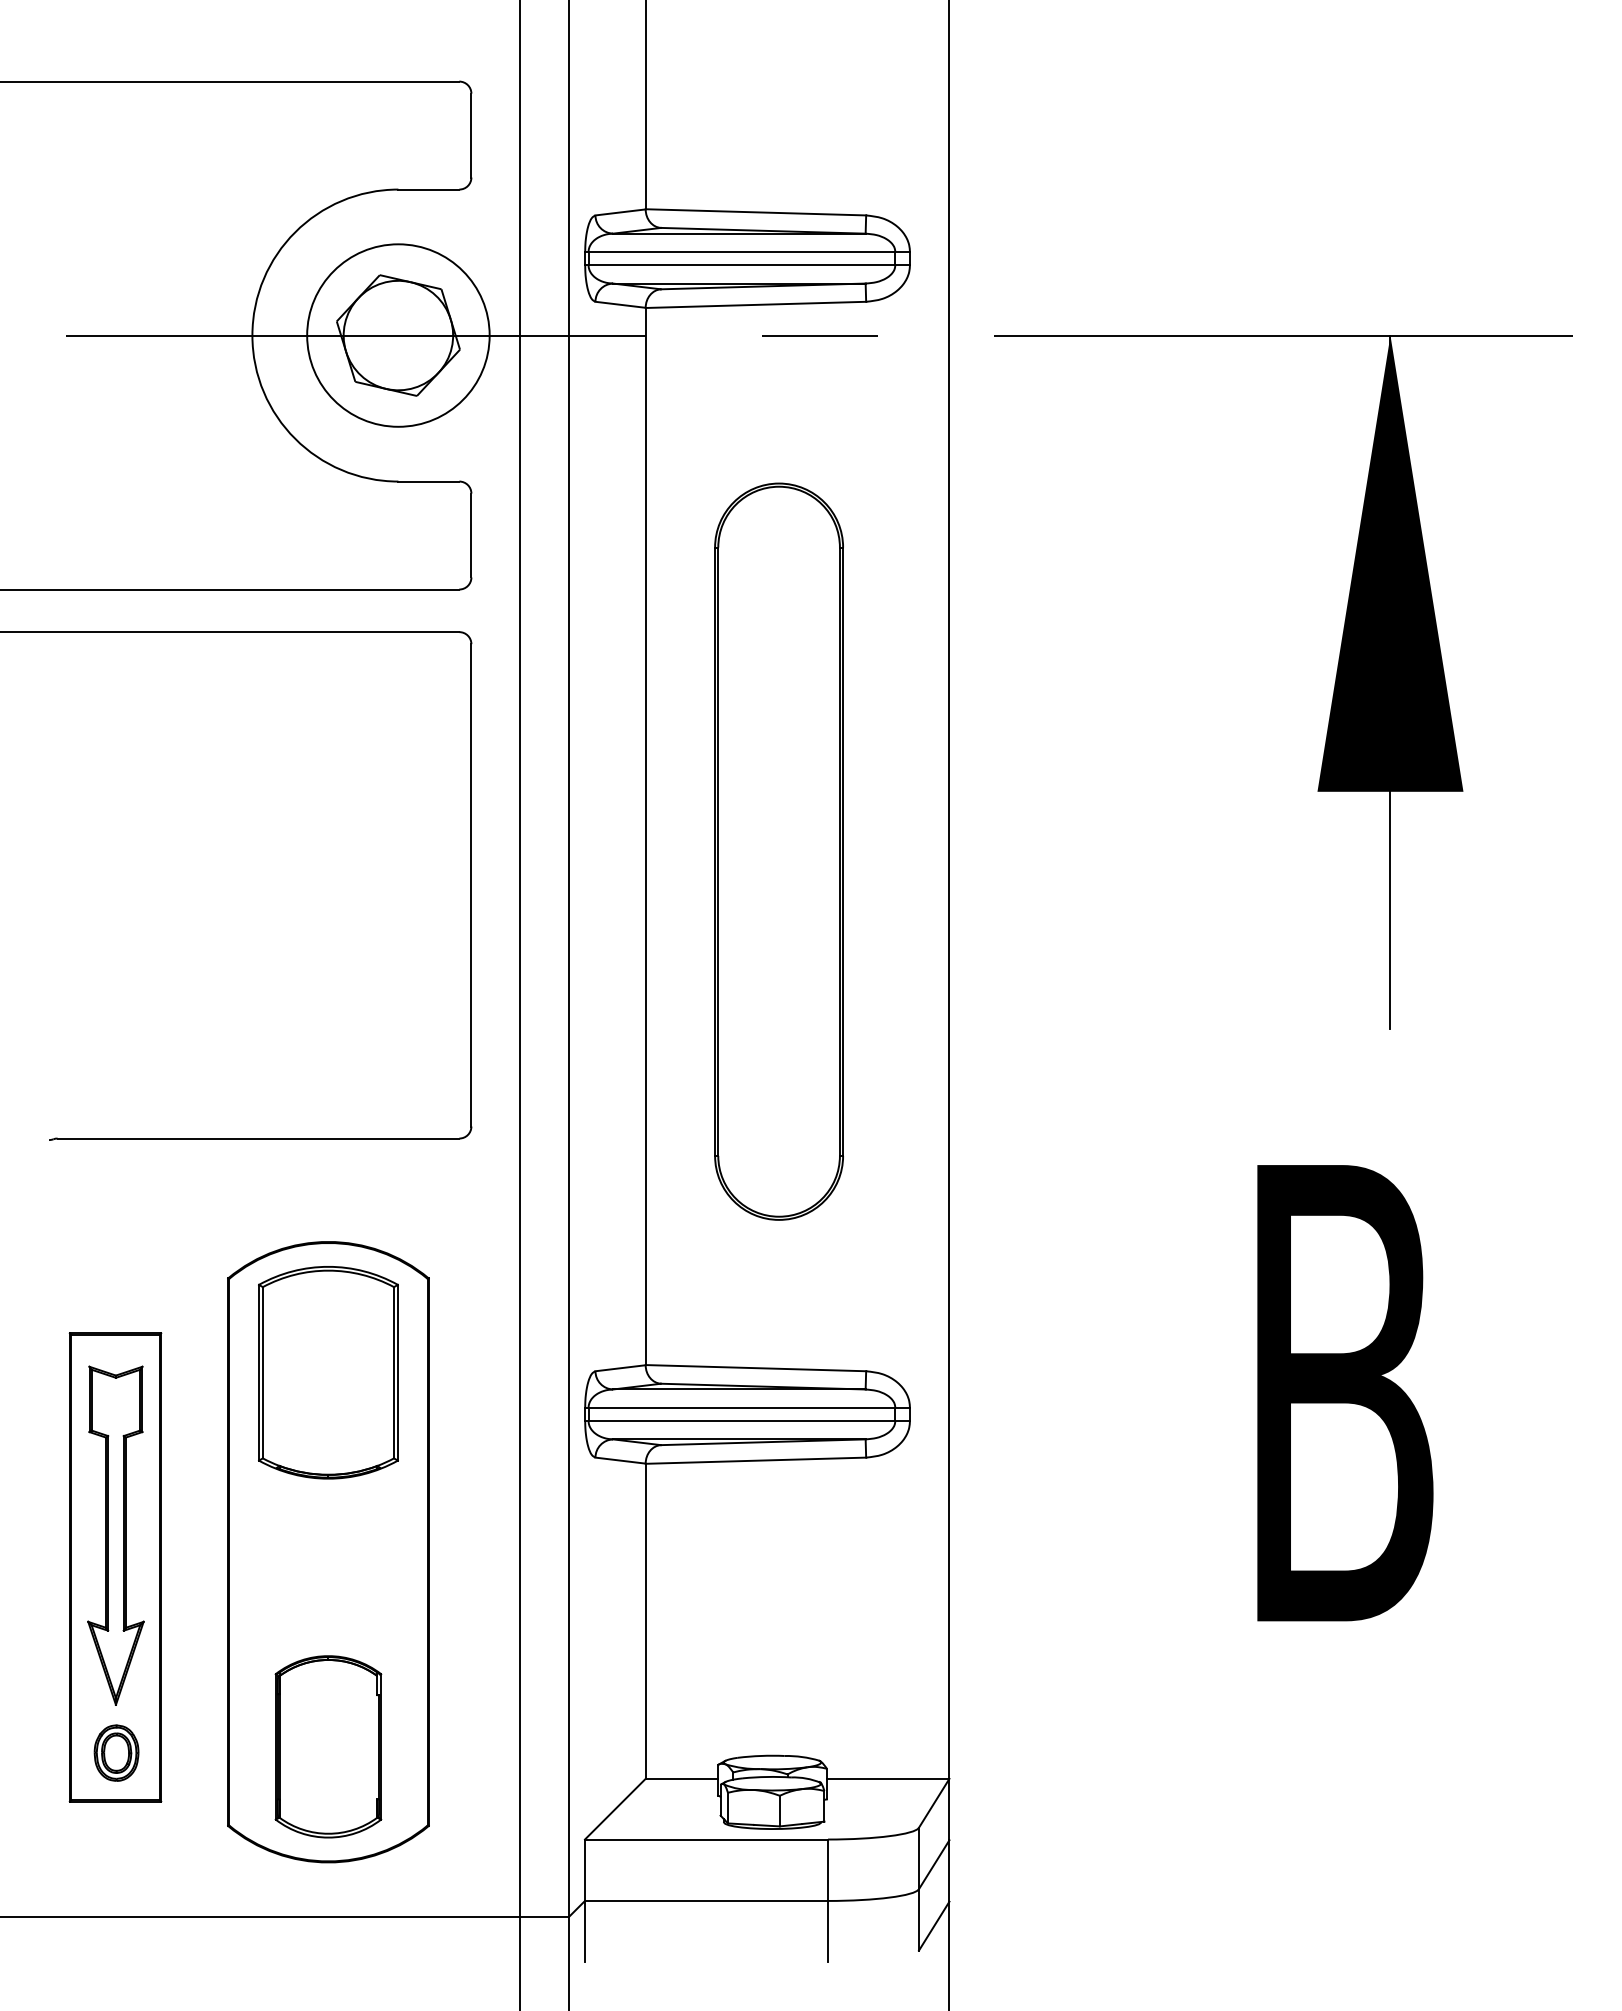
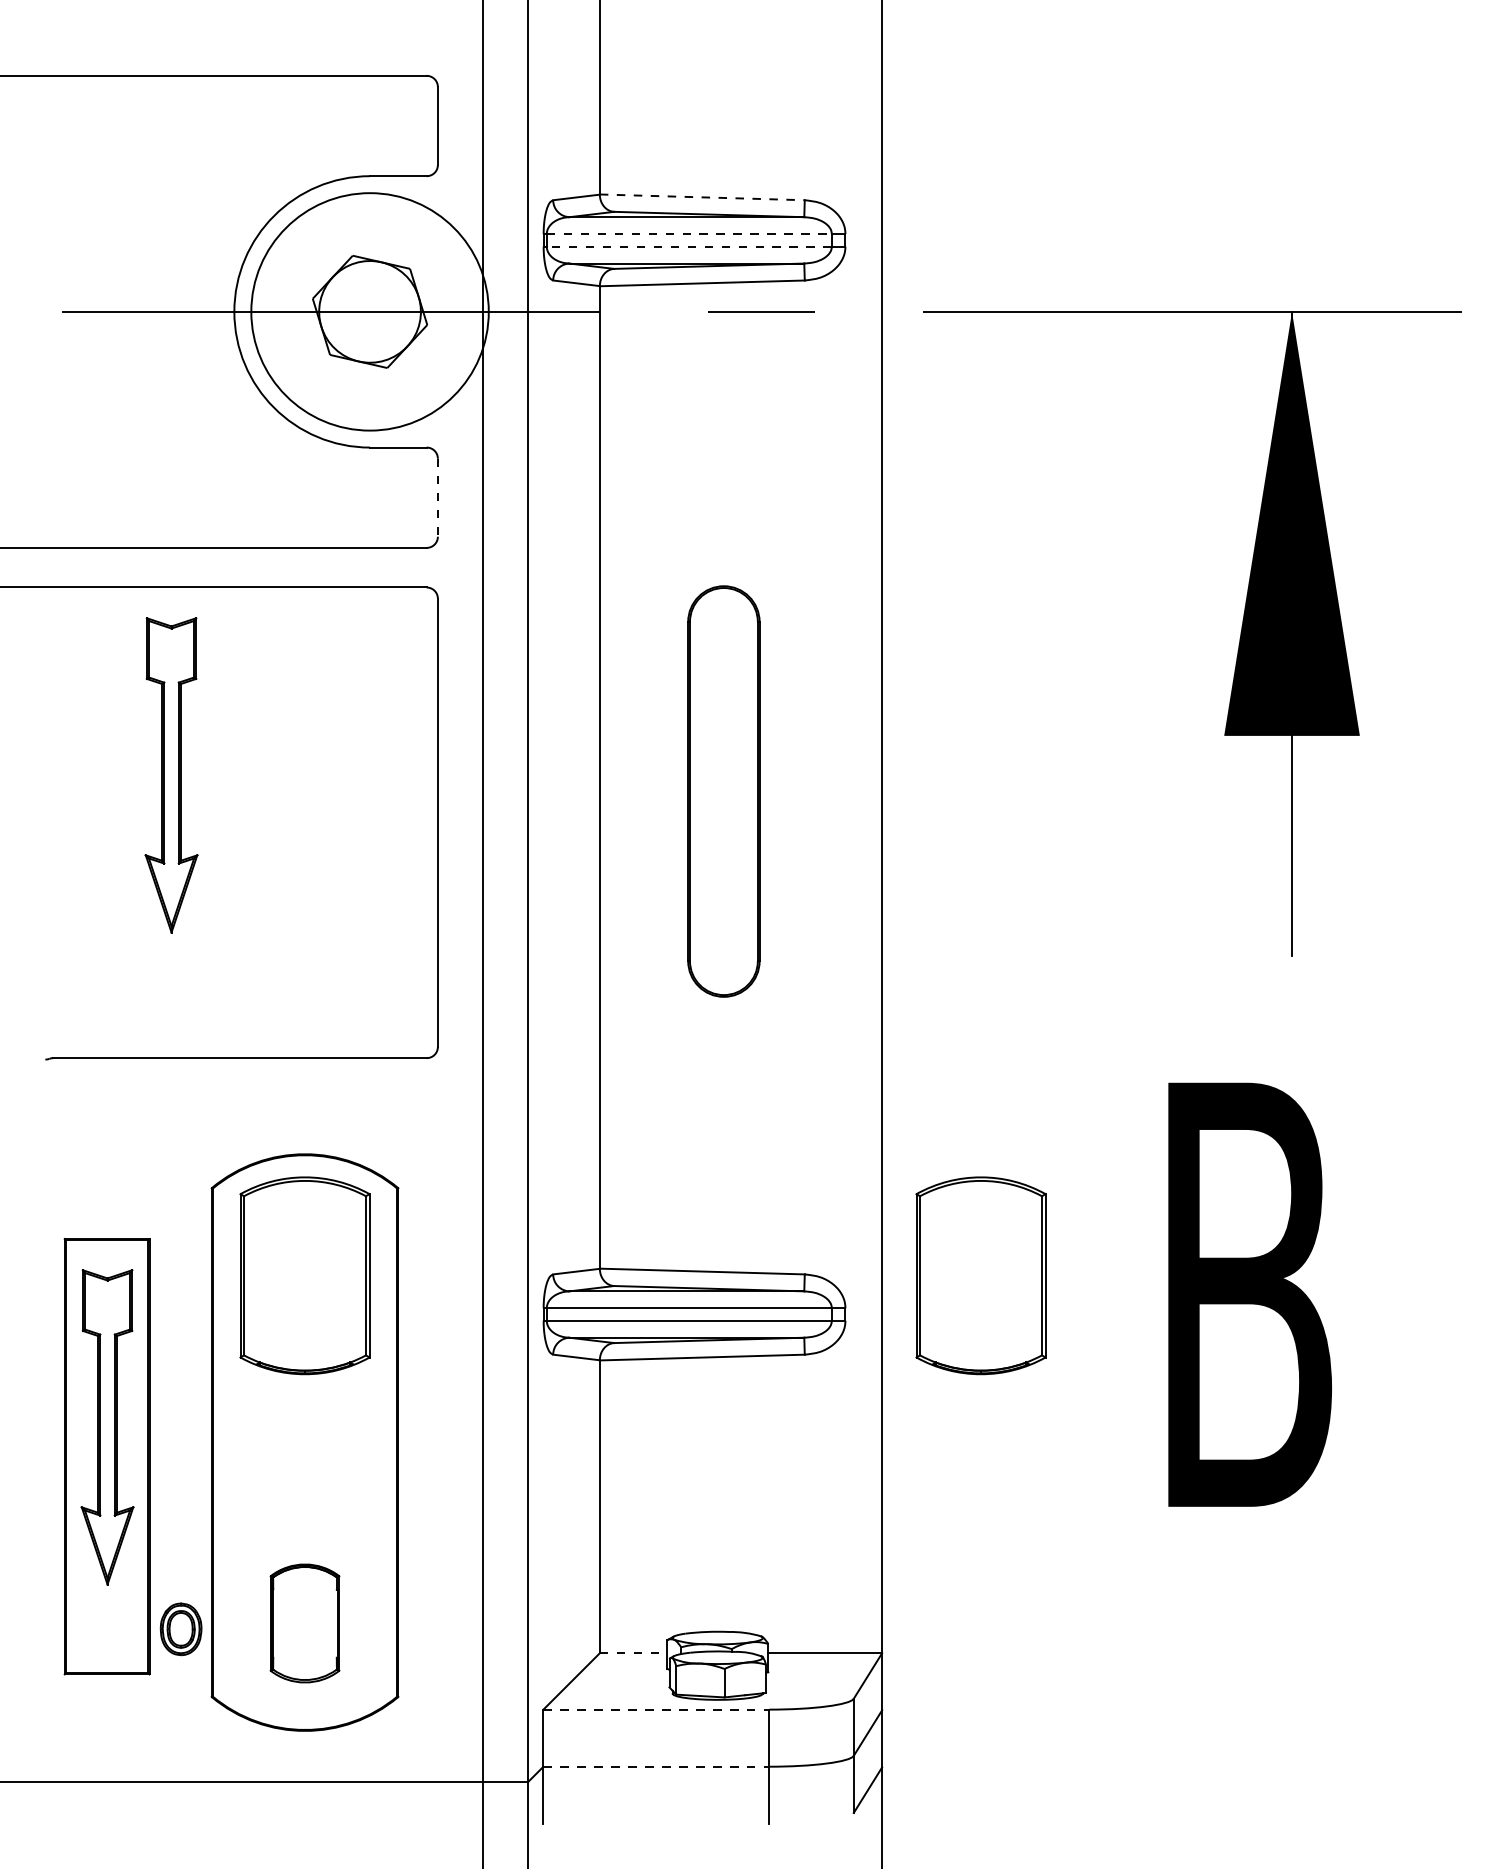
line: (756, 212) -> (702, 197), solid -> dashed
line: (742, 252) -> (689, 234), solid -> dashed
line: (742, 265) -> (689, 246), solid -> dashed
circle: (397, 335) -> (369, 311), size x1.4
line: (470, 535) -> (437, 497), solid -> dashed
part: (184, 834) -> (171, 775), added
part: (778, 851) -> (723, 791), size x0.6
part: (1055, 1372) -> (980, 1275), added
part: (327, 1746) -> (304, 1623), size x0.7
part: (115, 1753) -> (180, 1629), moved
line: (681, 1779) -> (633, 1653), solid -> dashed
line: (706, 1839) -> (656, 1709), solid -> dashed
line: (706, 1900) -> (656, 1766), solid -> dashed

